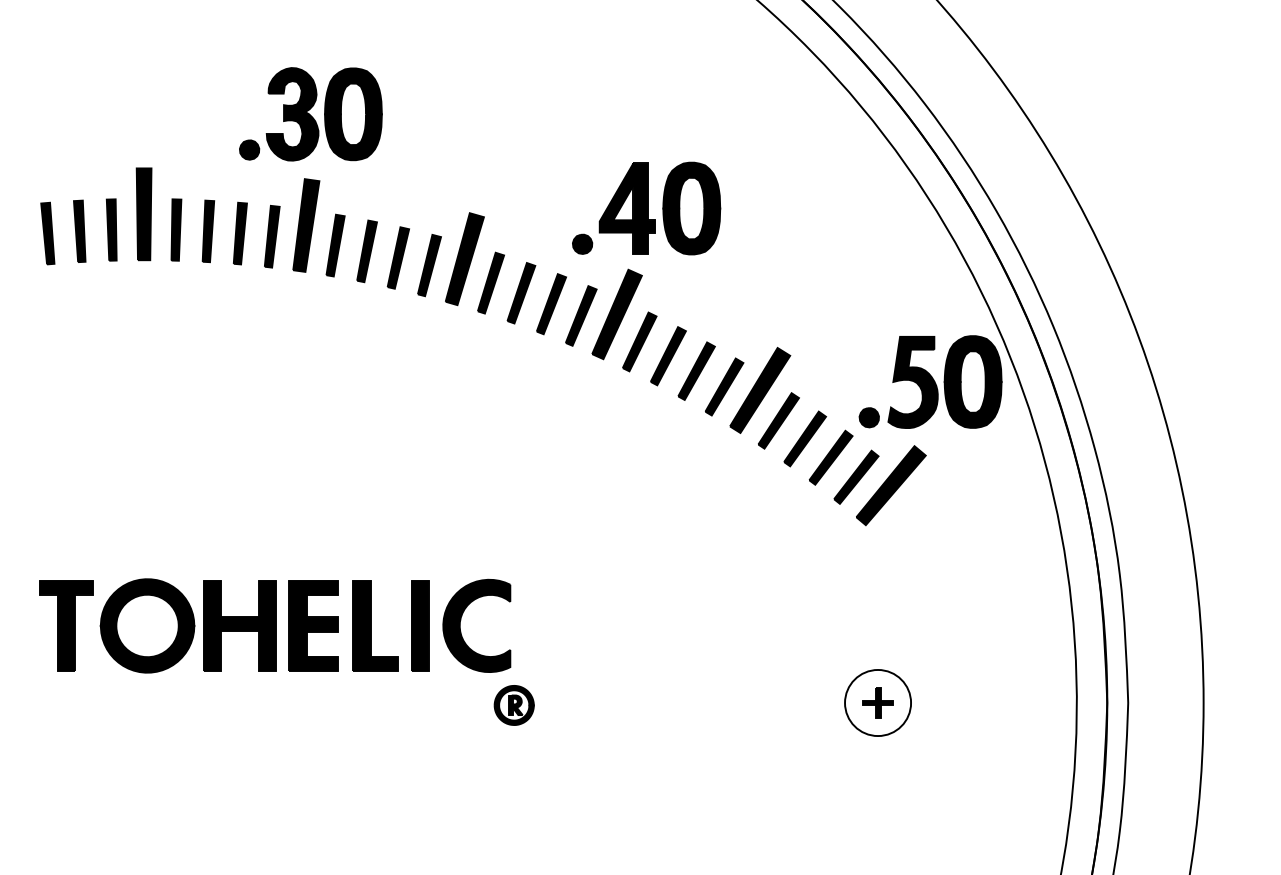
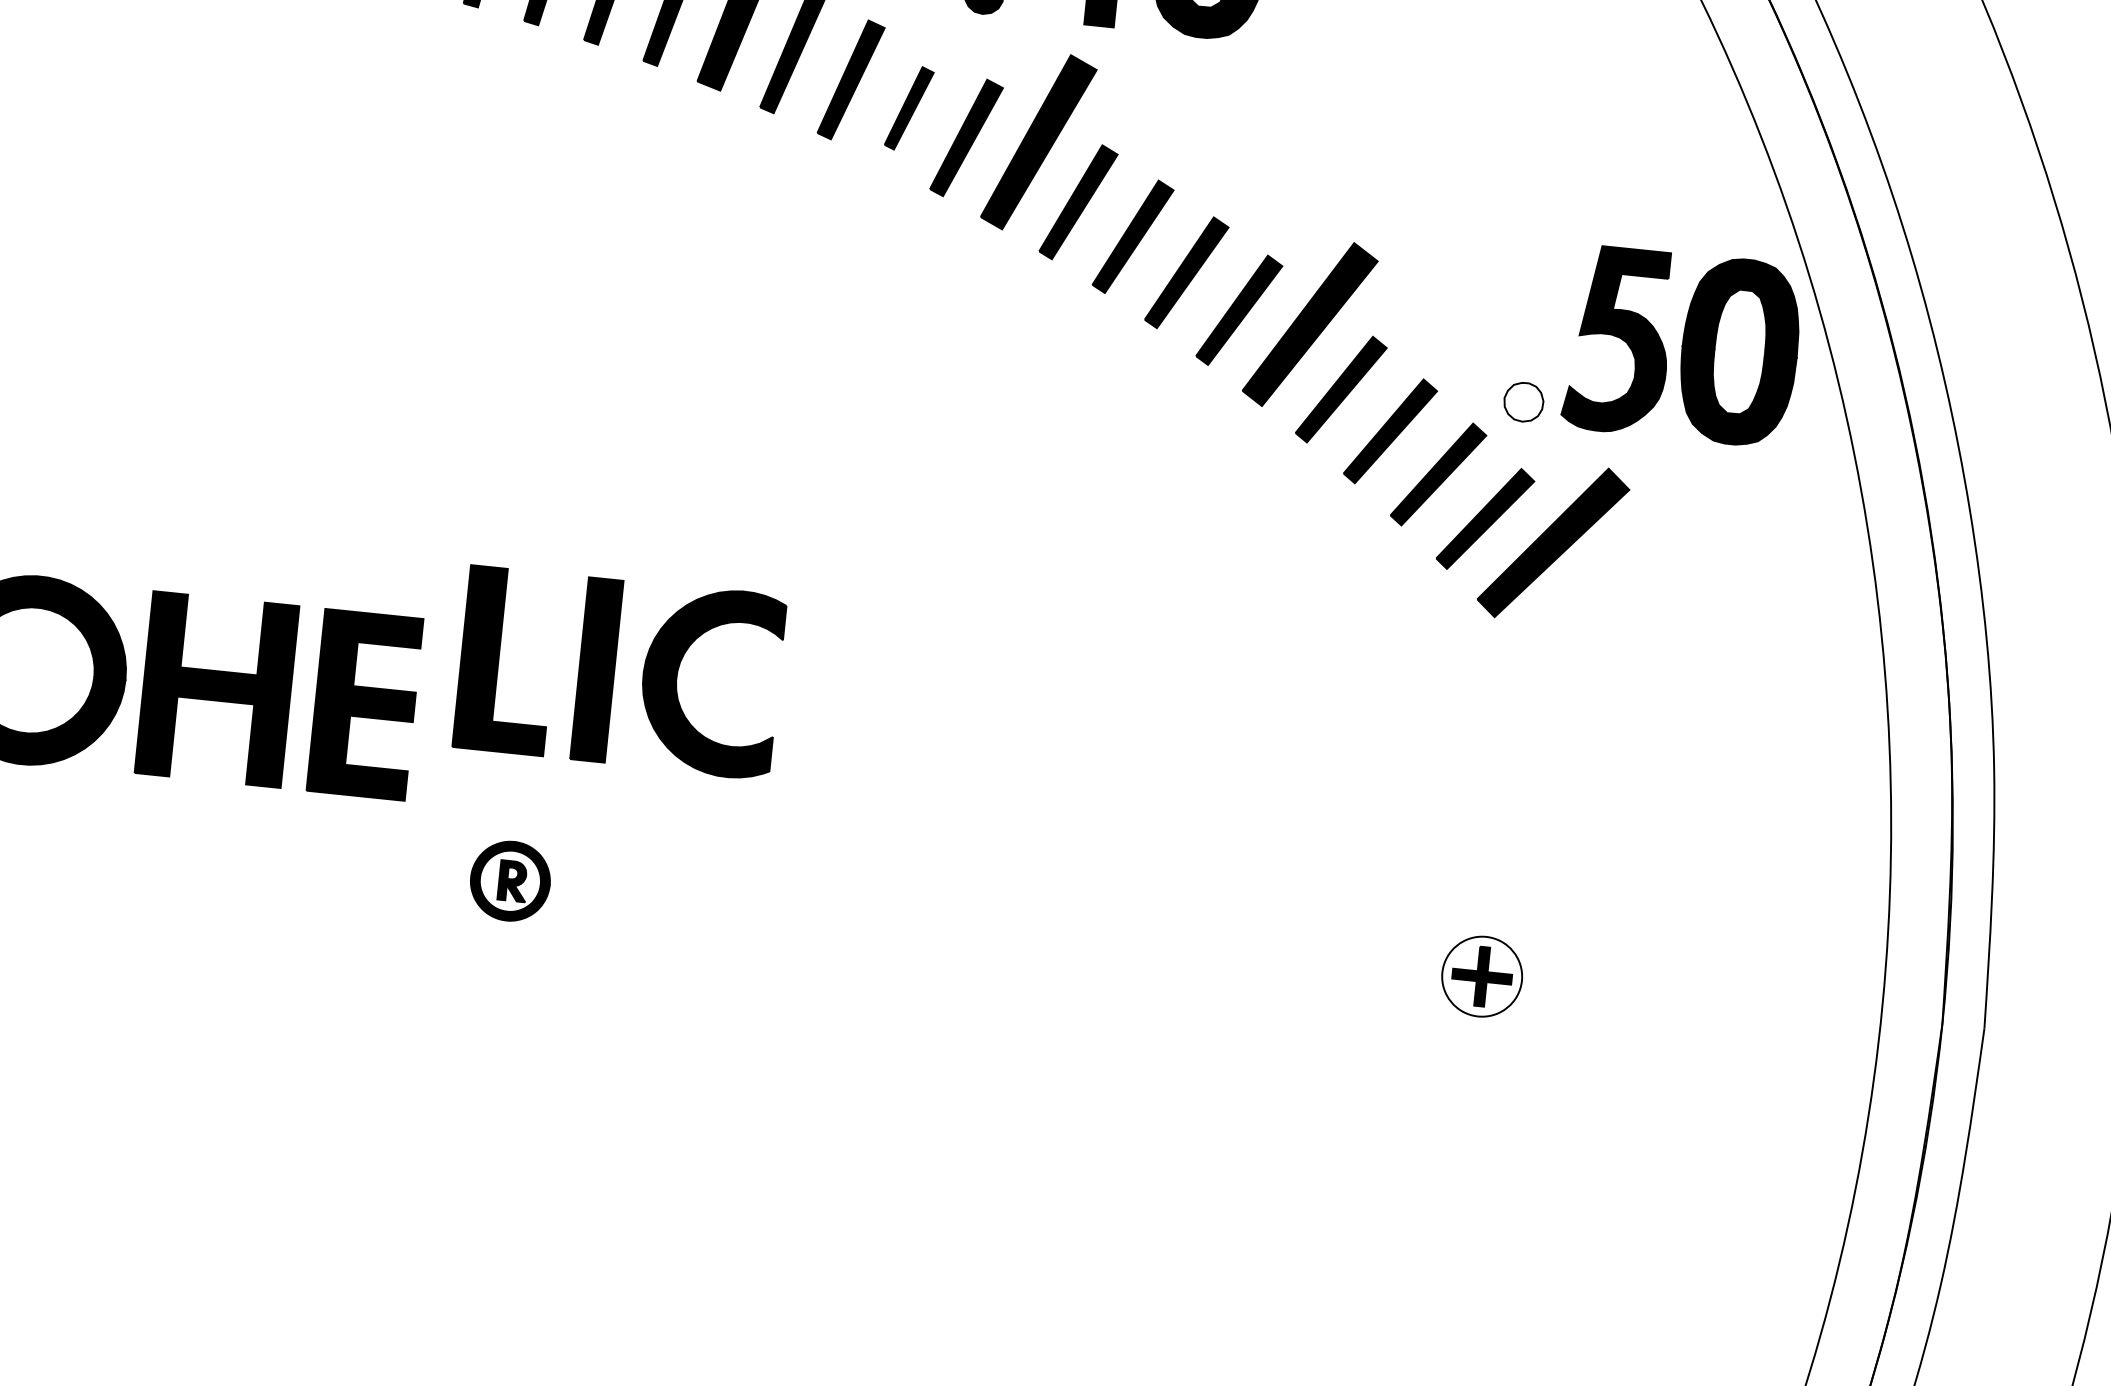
part: (551, 304) -> (909, 108), size x0.7
fill: (868, 417) -> (1522, 401), removed
part: (431, 625) -> (619, 671), moved
circle: (878, 702) -> (1483, 975), size x0.6
part: (513, 705) -> (508, 881), moved

